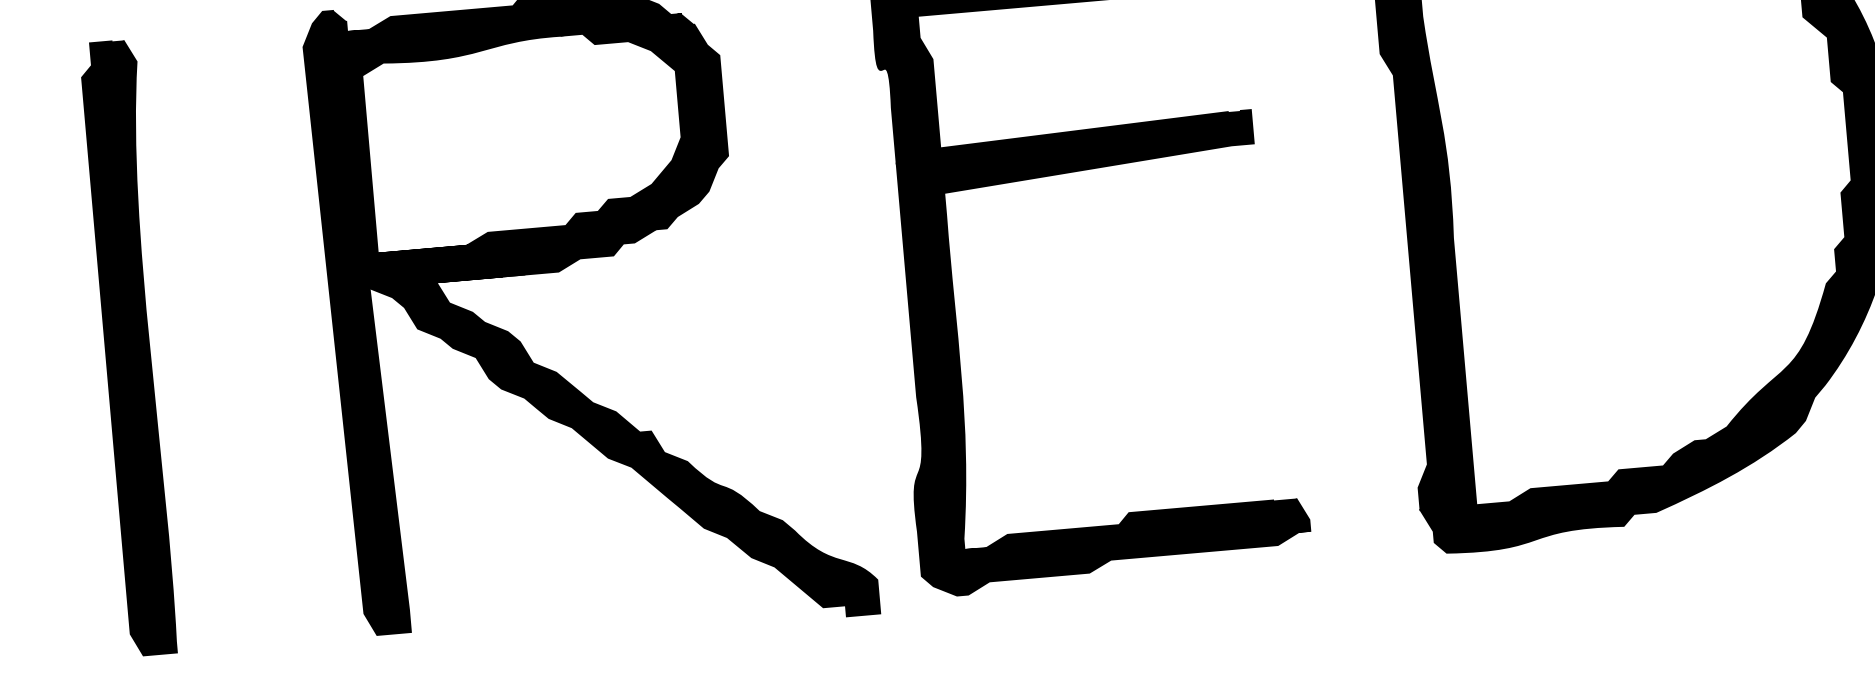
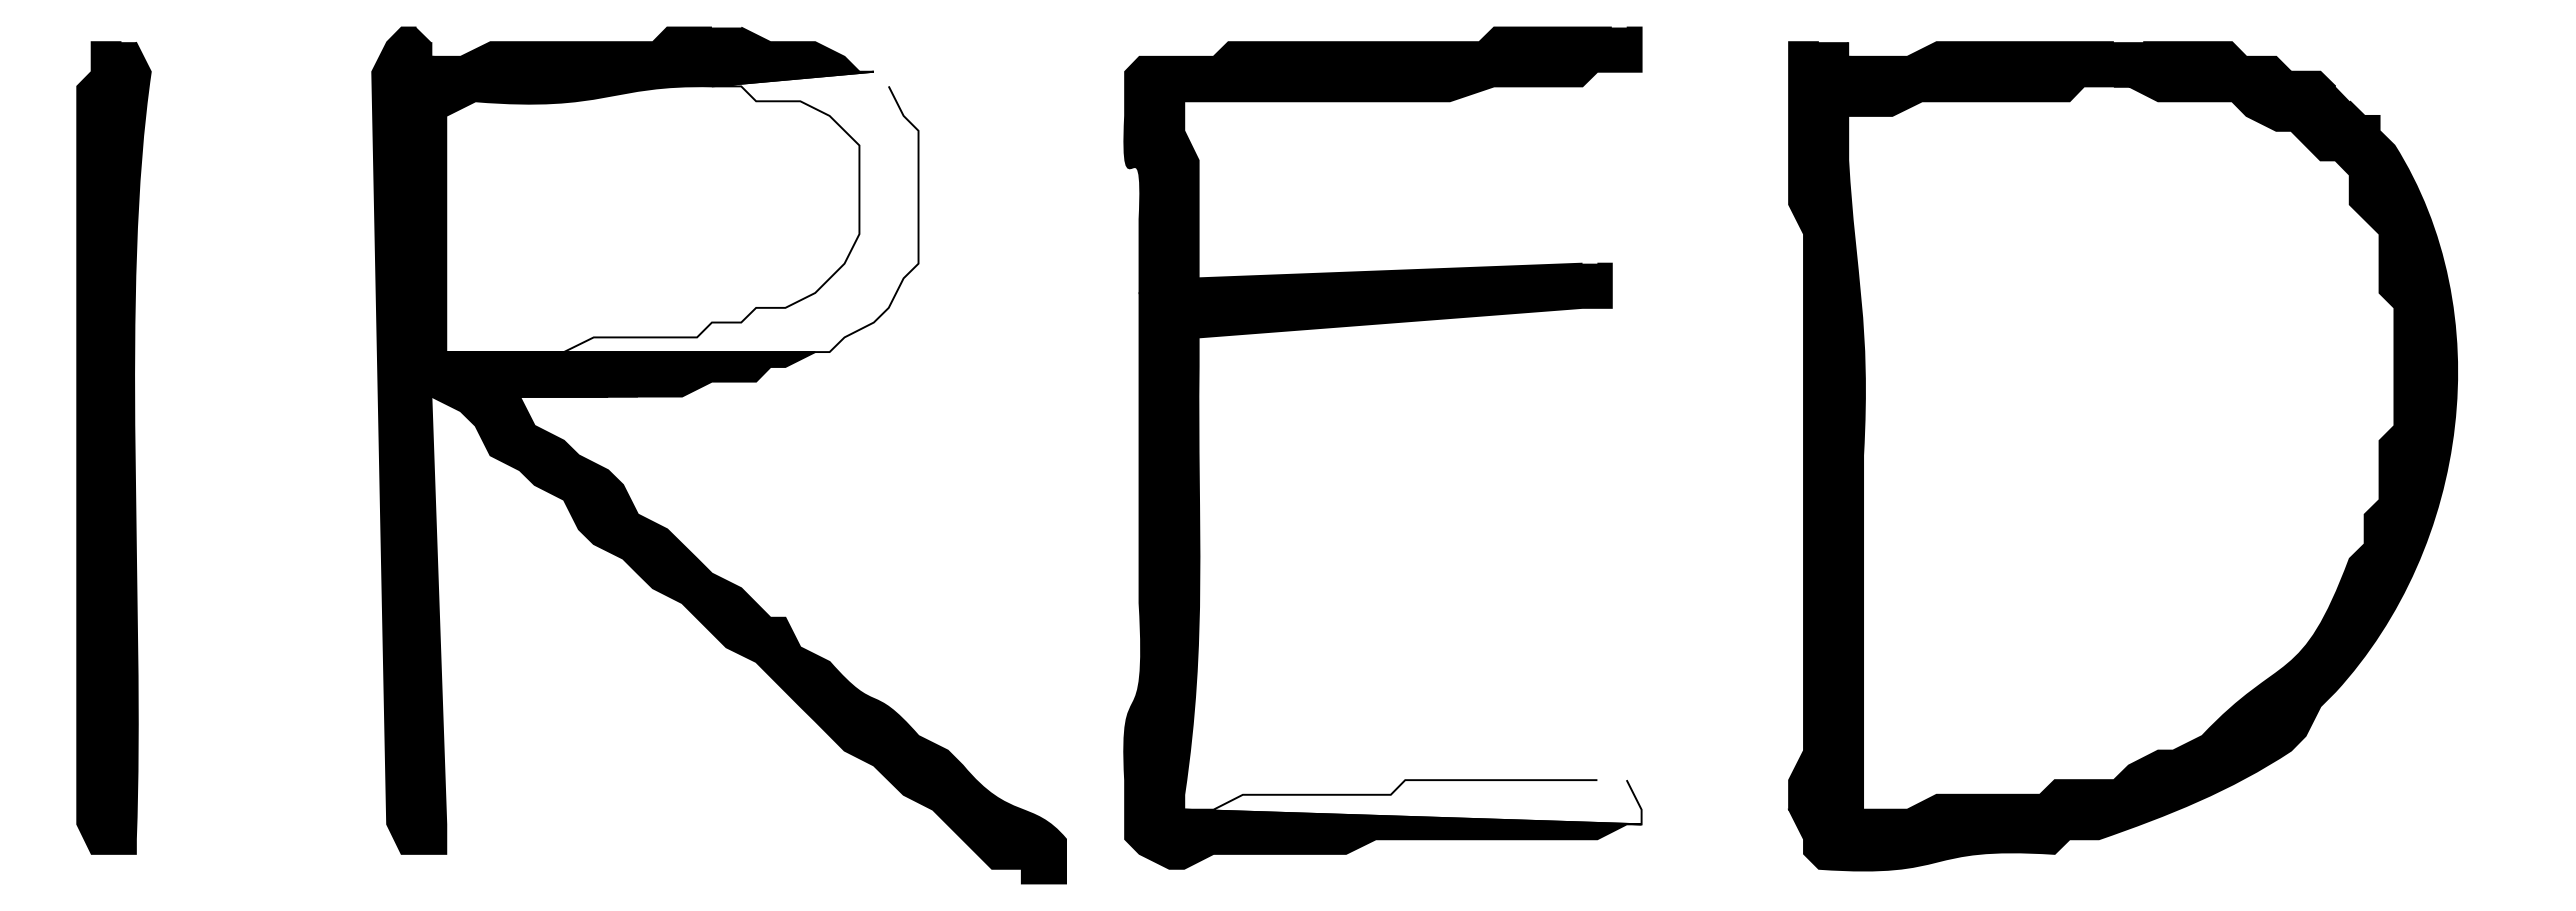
fill: (546, 132) -> (682, 211), removed
fill: (1136, 529) -> (1412, 802), removed

